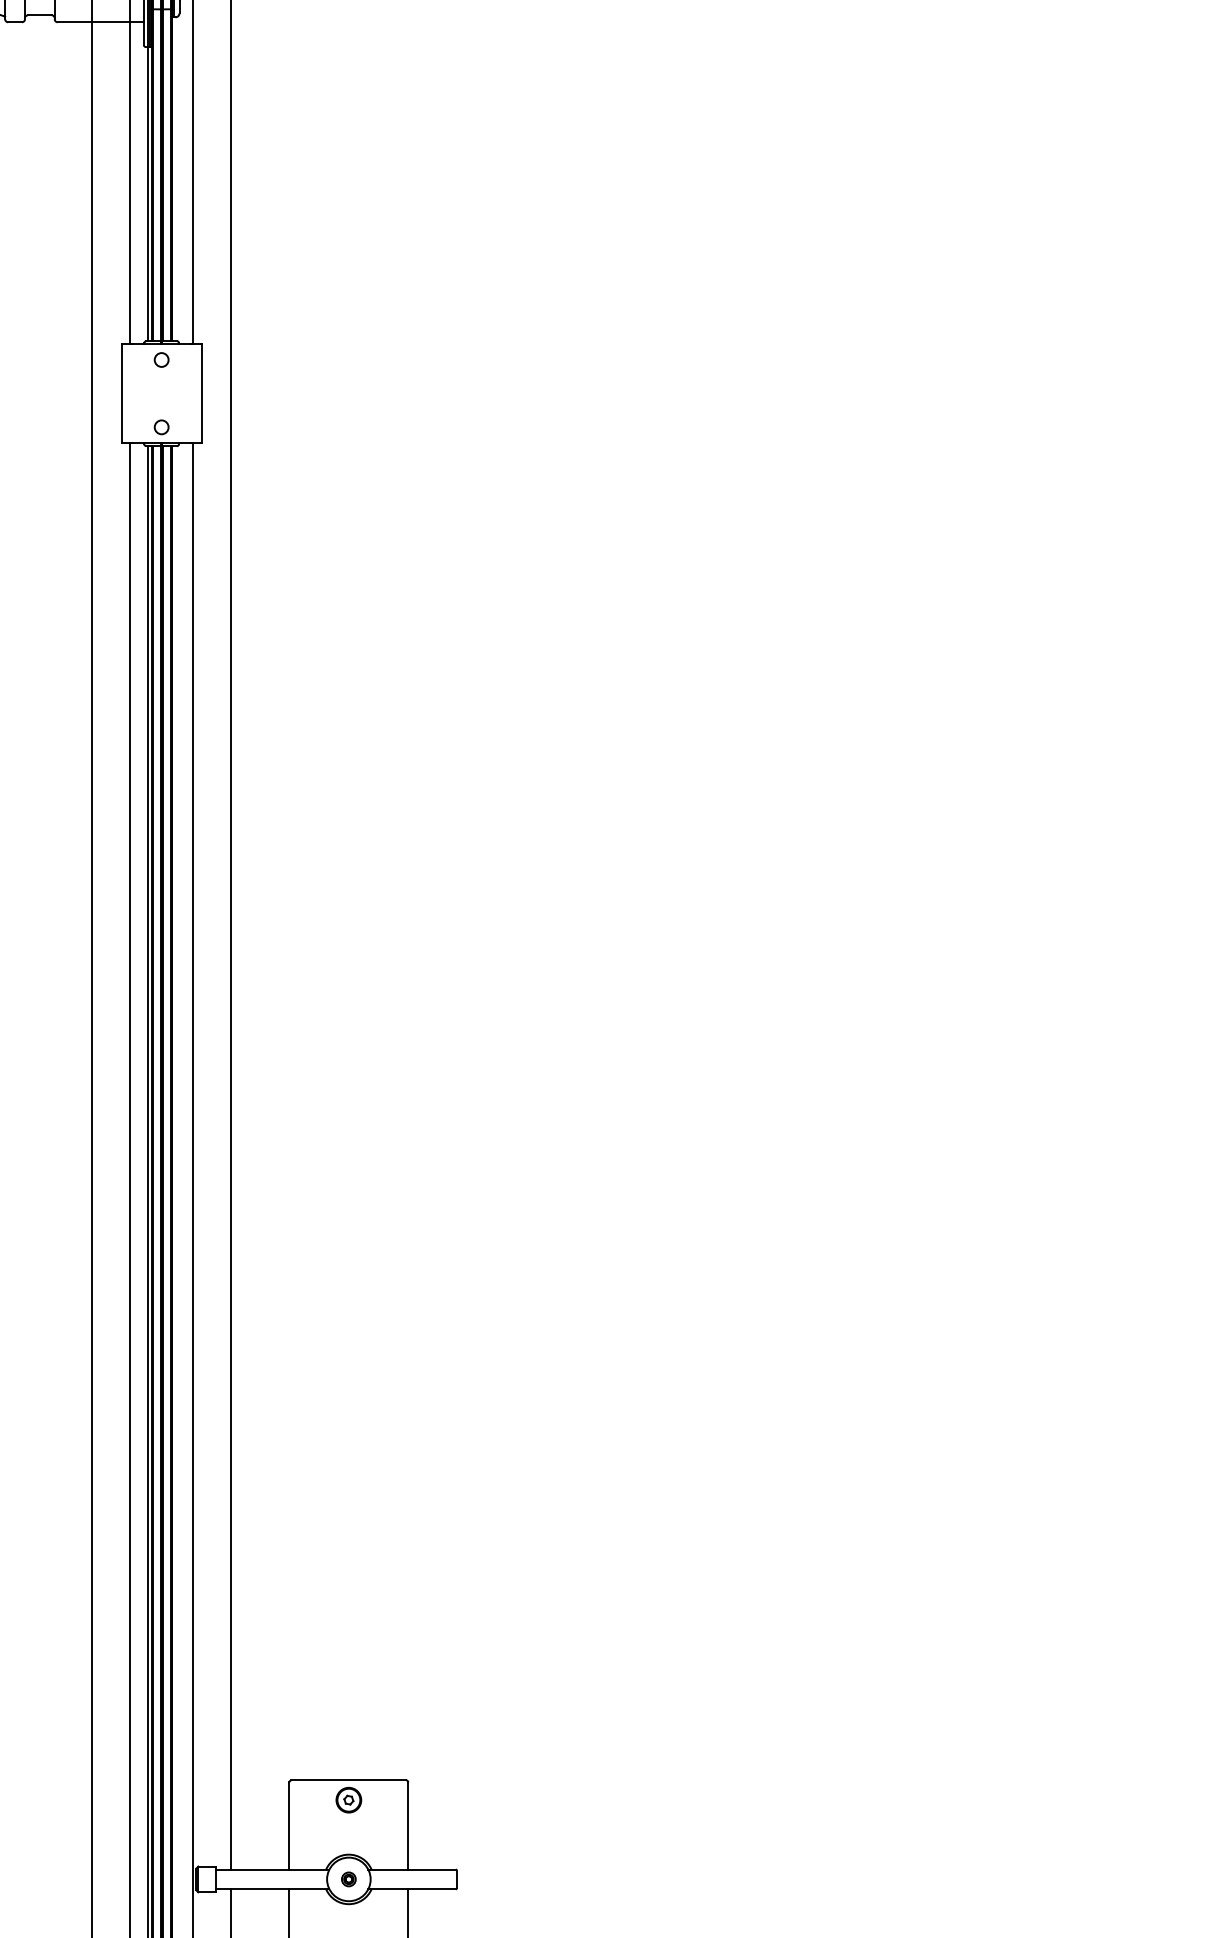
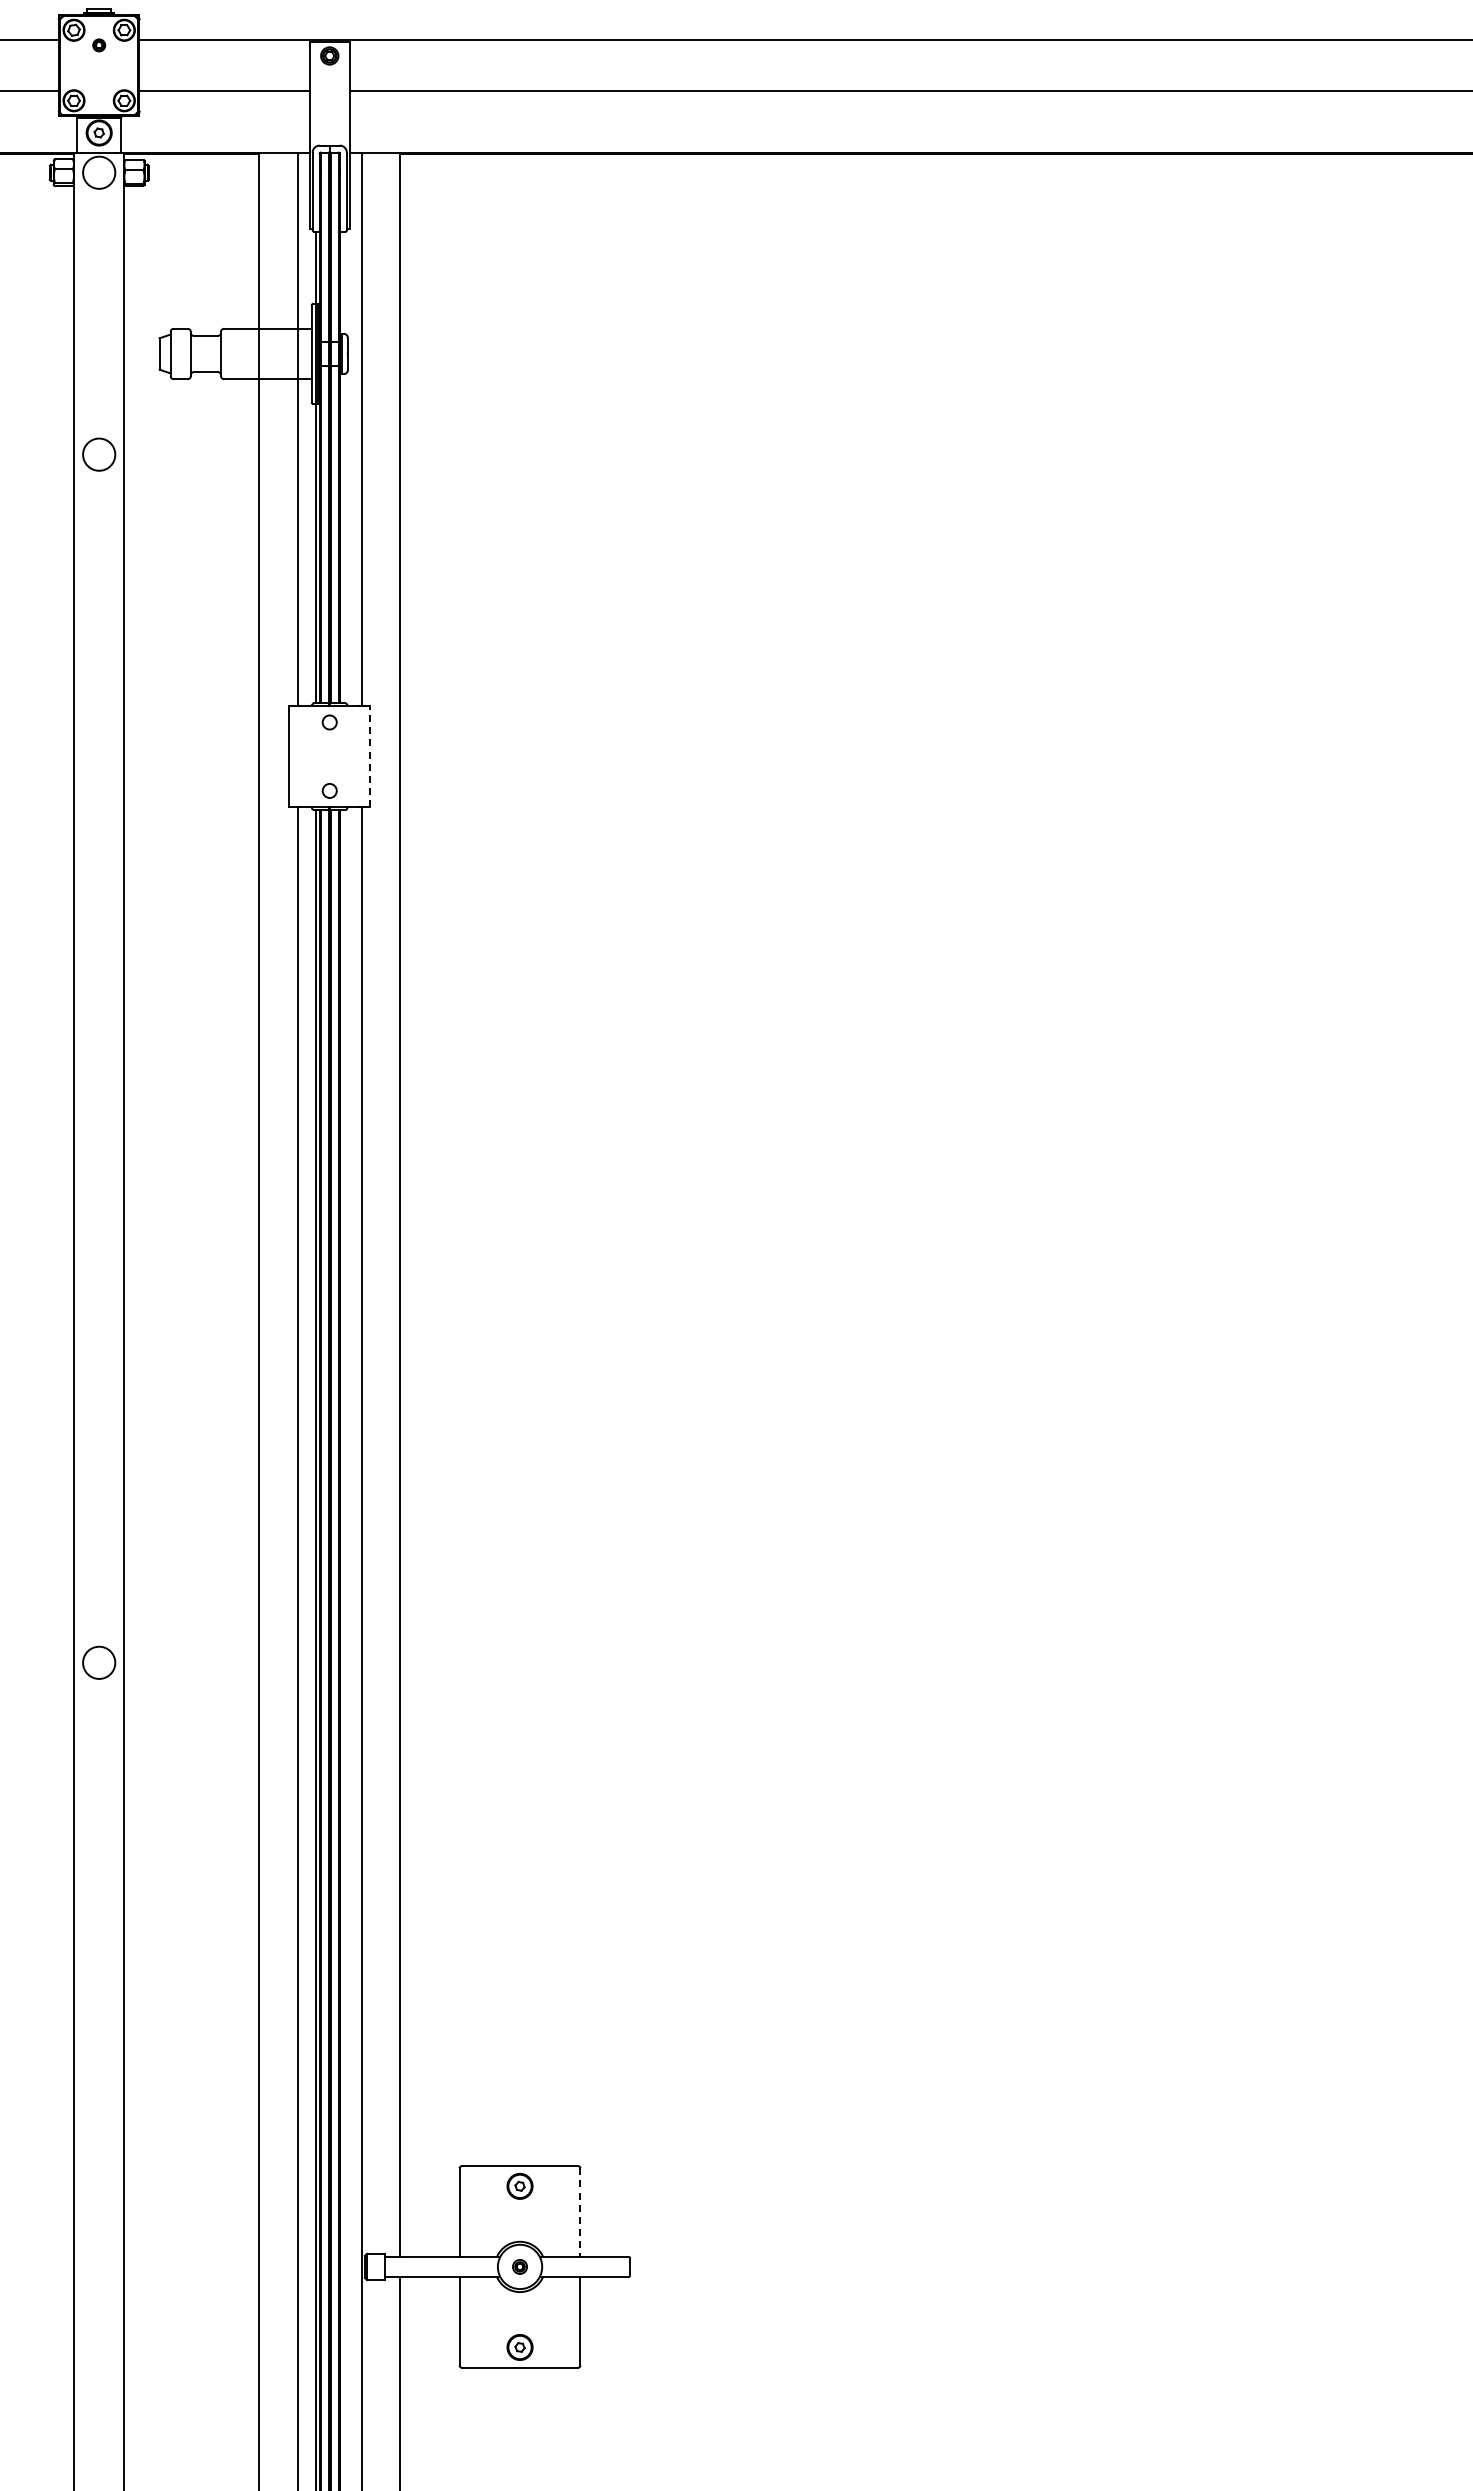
line: (201, 393) -> (370, 756), solid -> dashed
line: (408, 1826) -> (580, 2213), solid -> dashed

